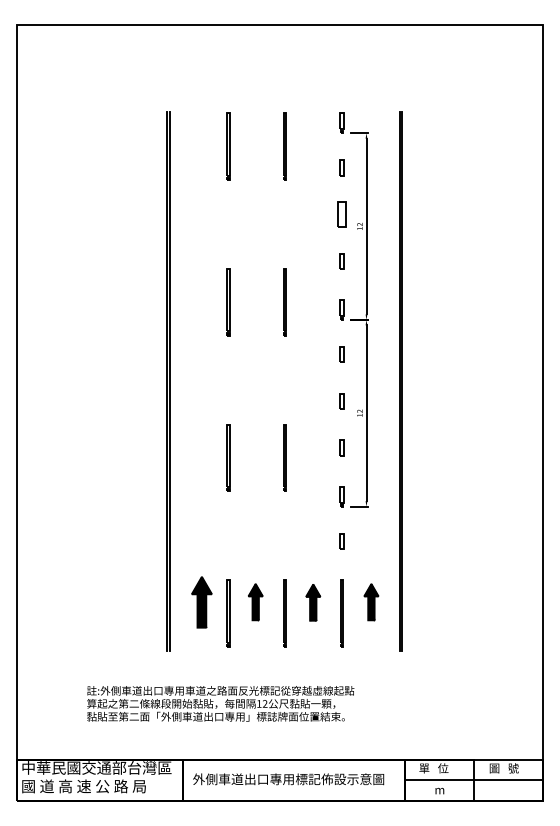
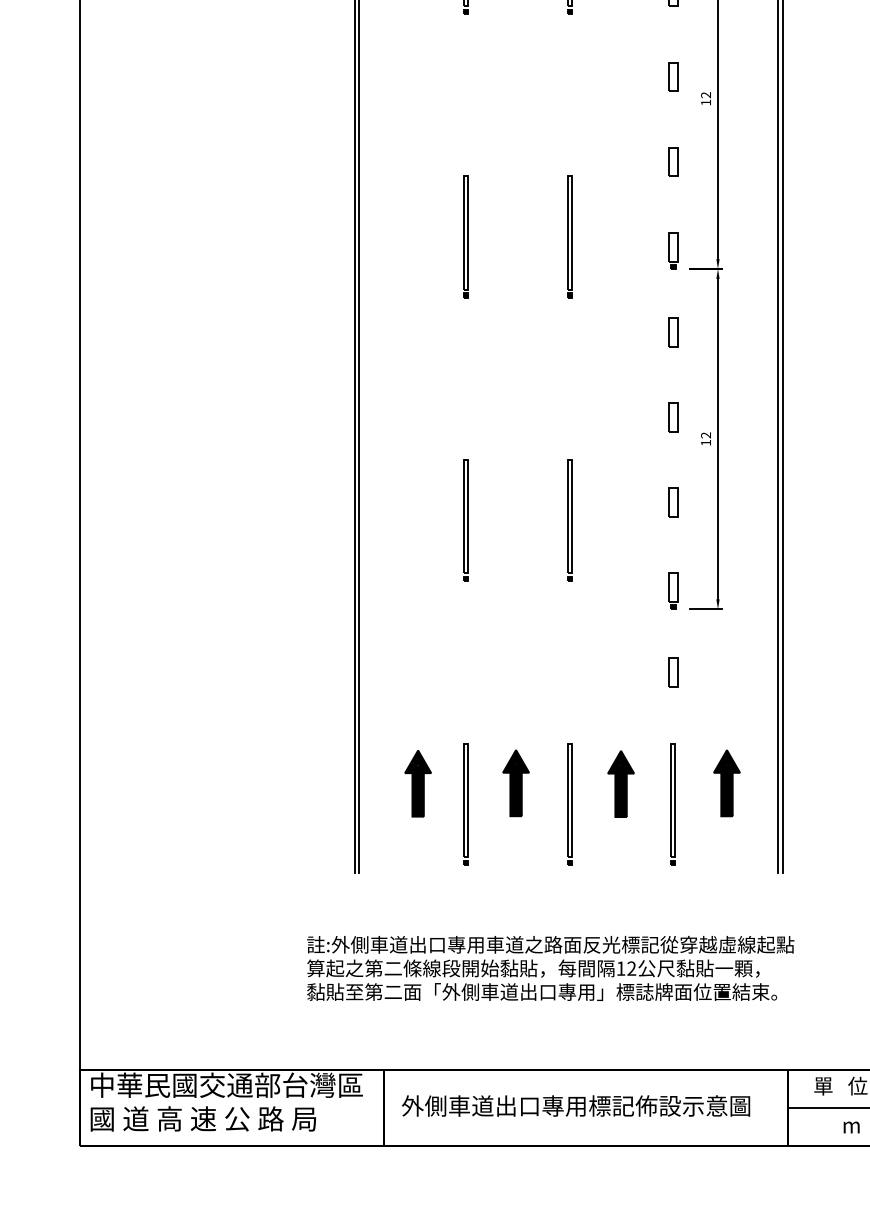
part: (341, 214) -> (672, 76), size x0.62
part: (201, 602) -> (417, 783), size x0.71
text: (220, 703) -> (550, 967), moved

